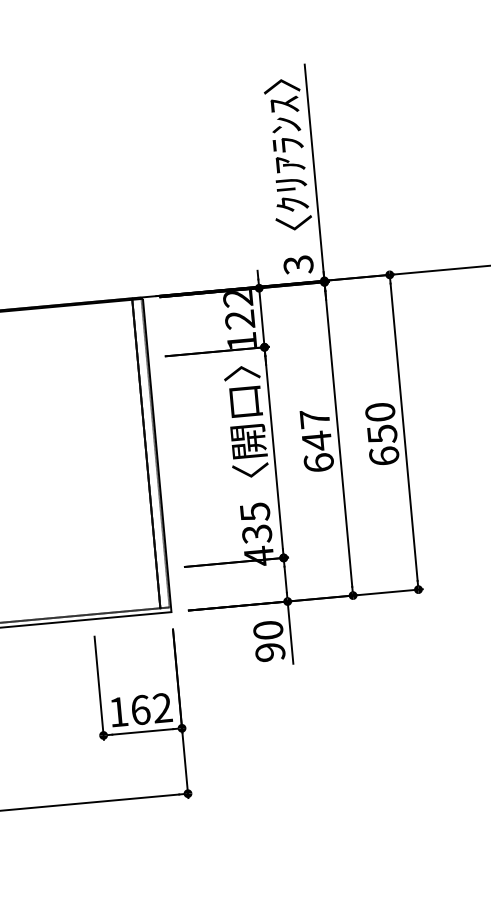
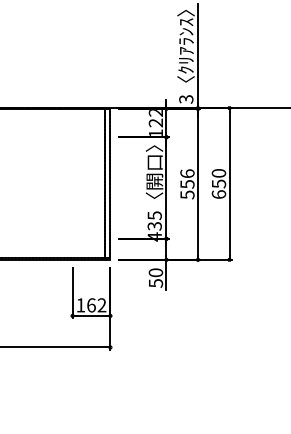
text: (317, 441) -> (187, 184), 647 -> 556
text: (269, 652) -> (155, 283), 90 -> 50

